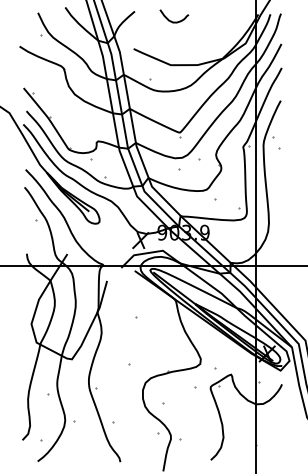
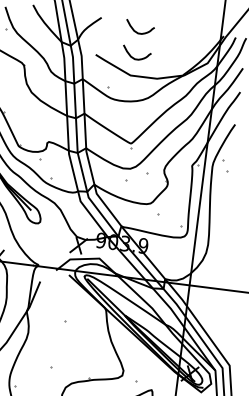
curve: (171, 46) -> (133, 57), added

